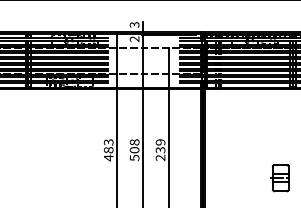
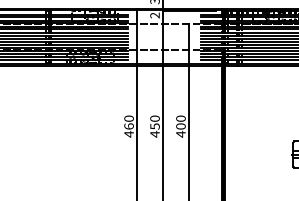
text: (108, 146) -> (128, 122), 483 -> 460
text: (134, 150) -> (154, 126), 508 -> 450
text: (160, 150) -> (180, 126), 239 -> 400

